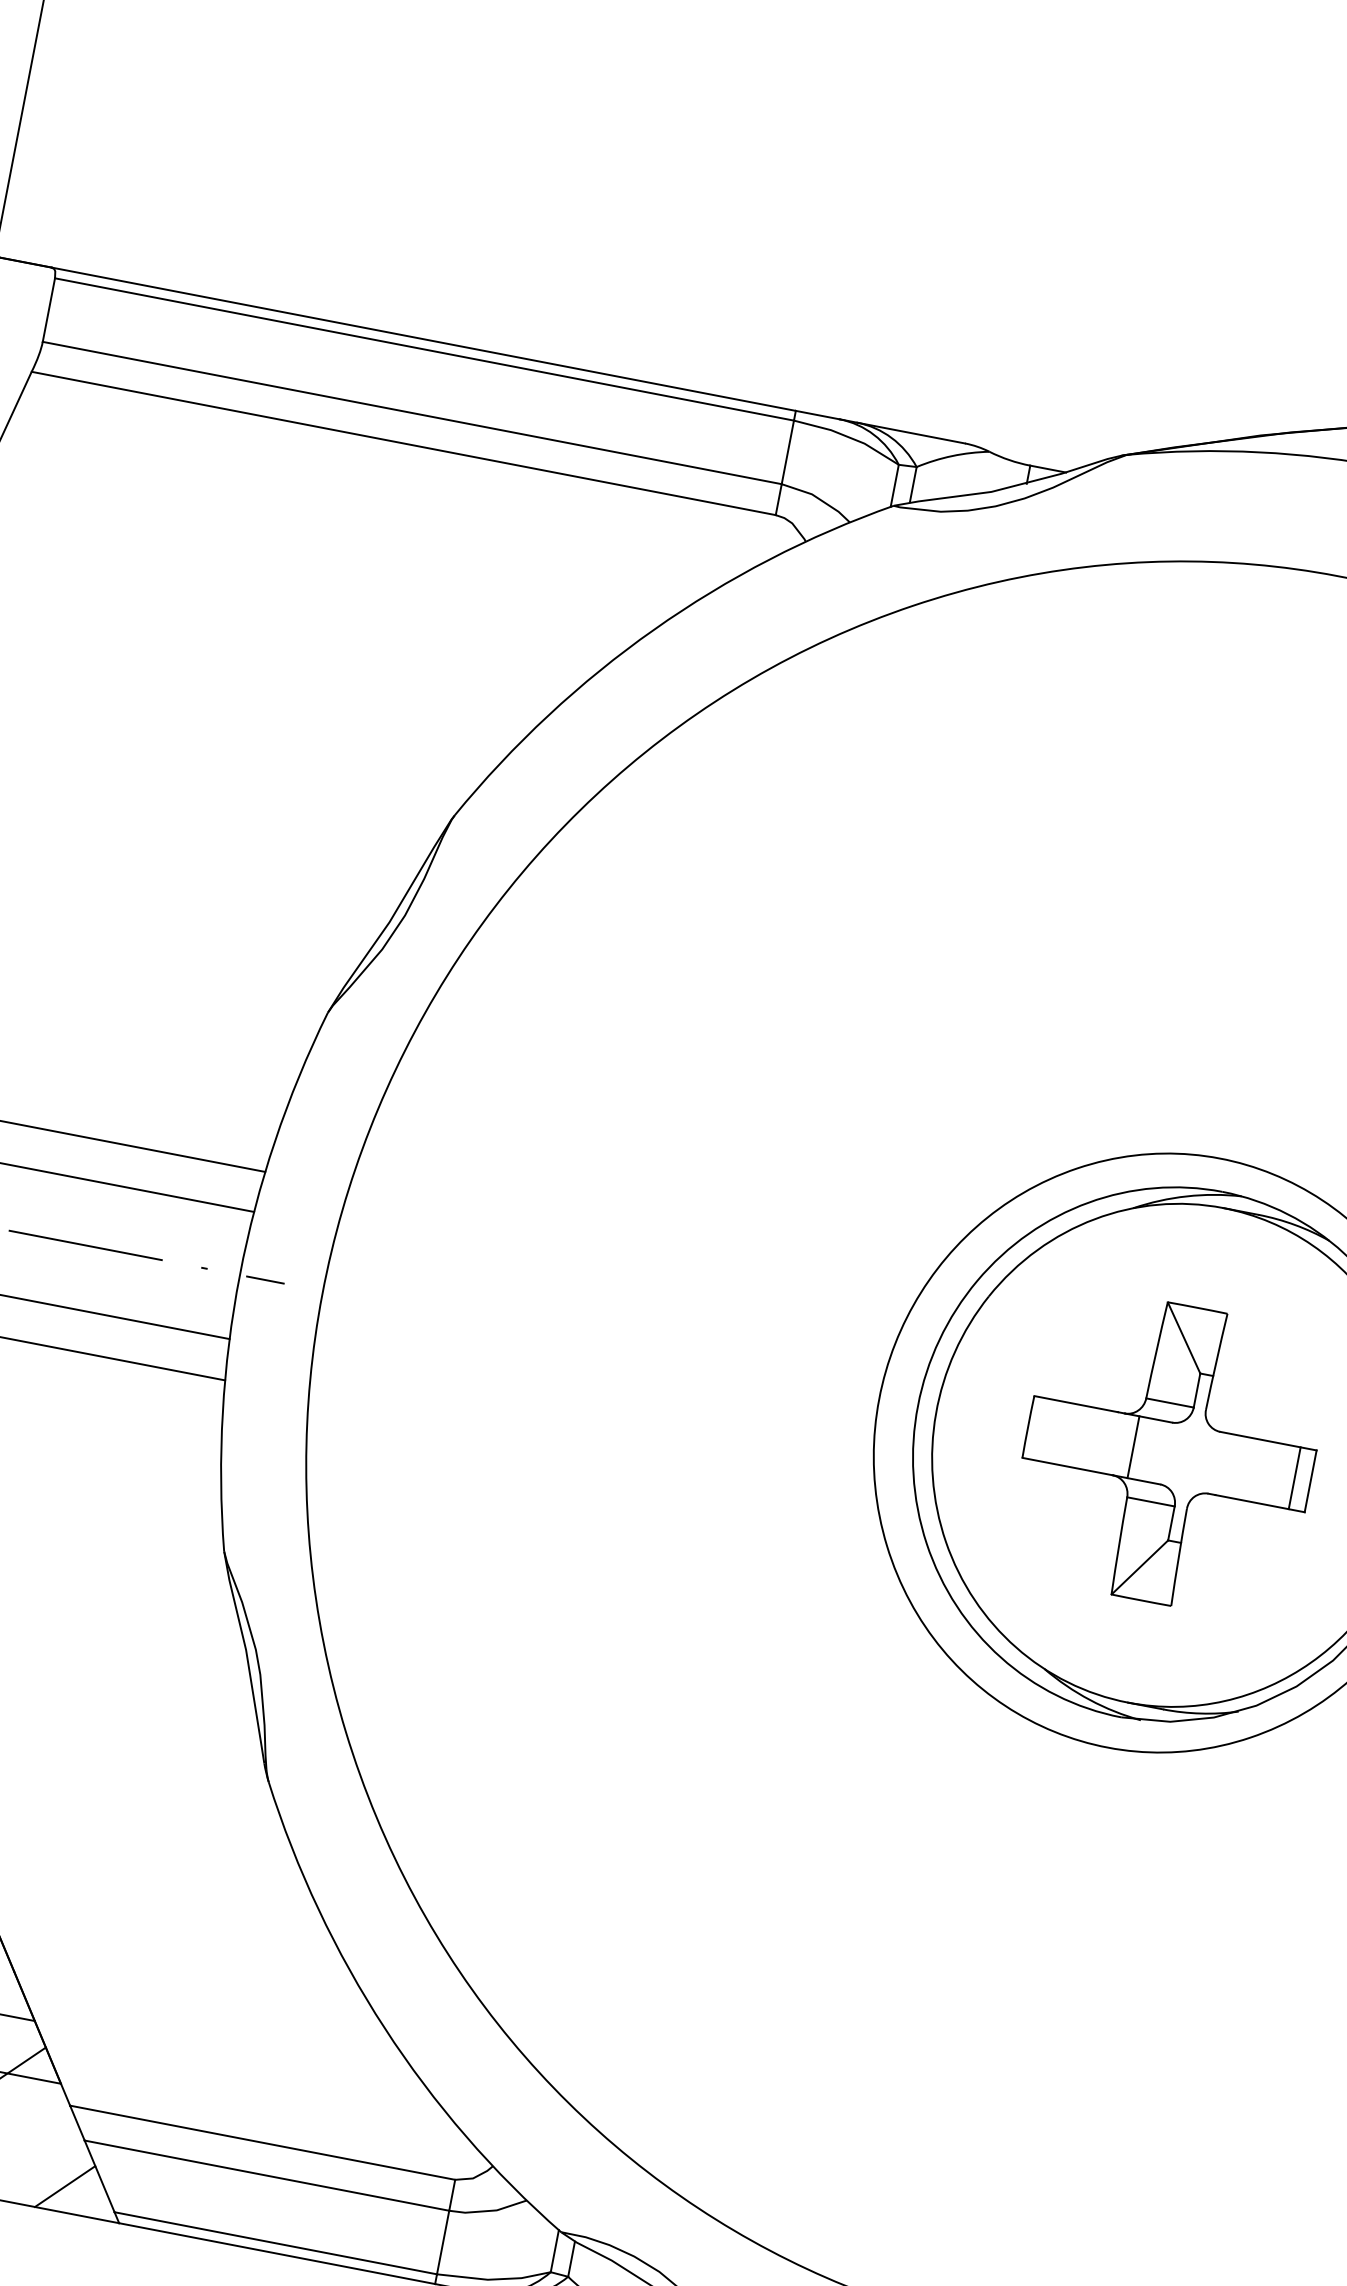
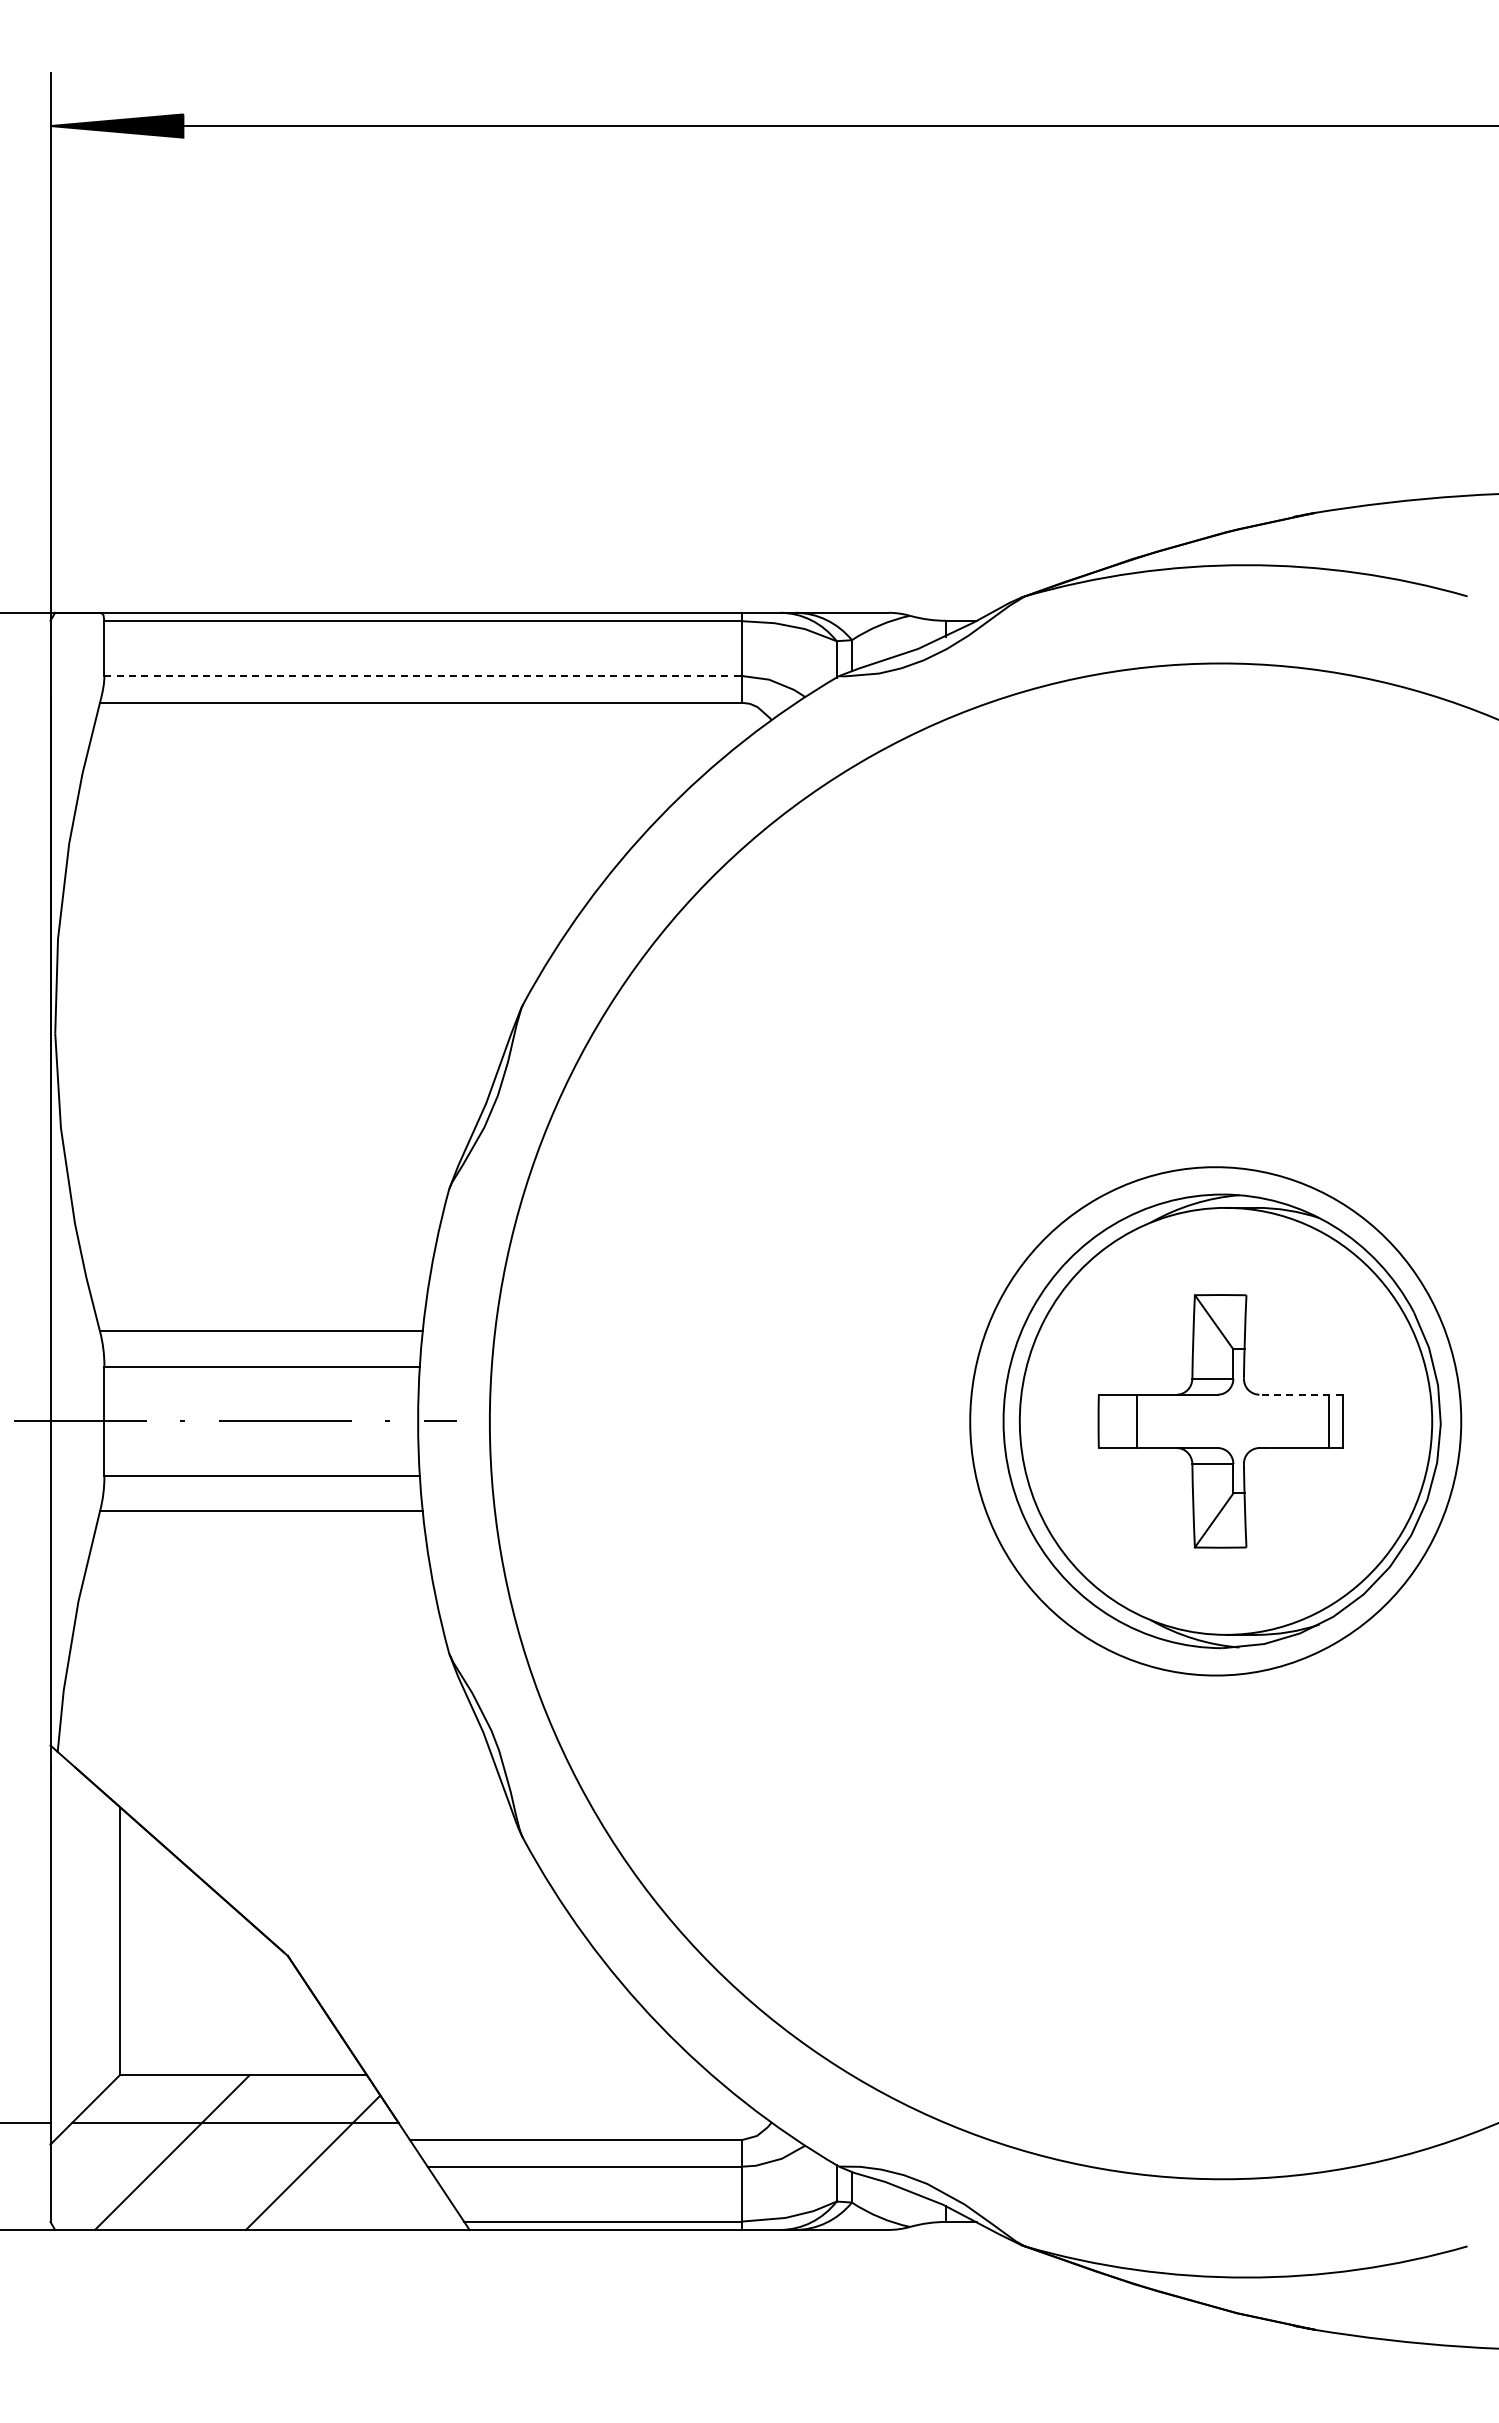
line: (412, 413) -> (423, 676), solid -> dashed
line: (1267, 1440) -> (1300, 1394), solid -> dashed
line: (1133, 1447) -> (1136, 1421), moved
line: (64, 2185) -> (418, 2207), removed

